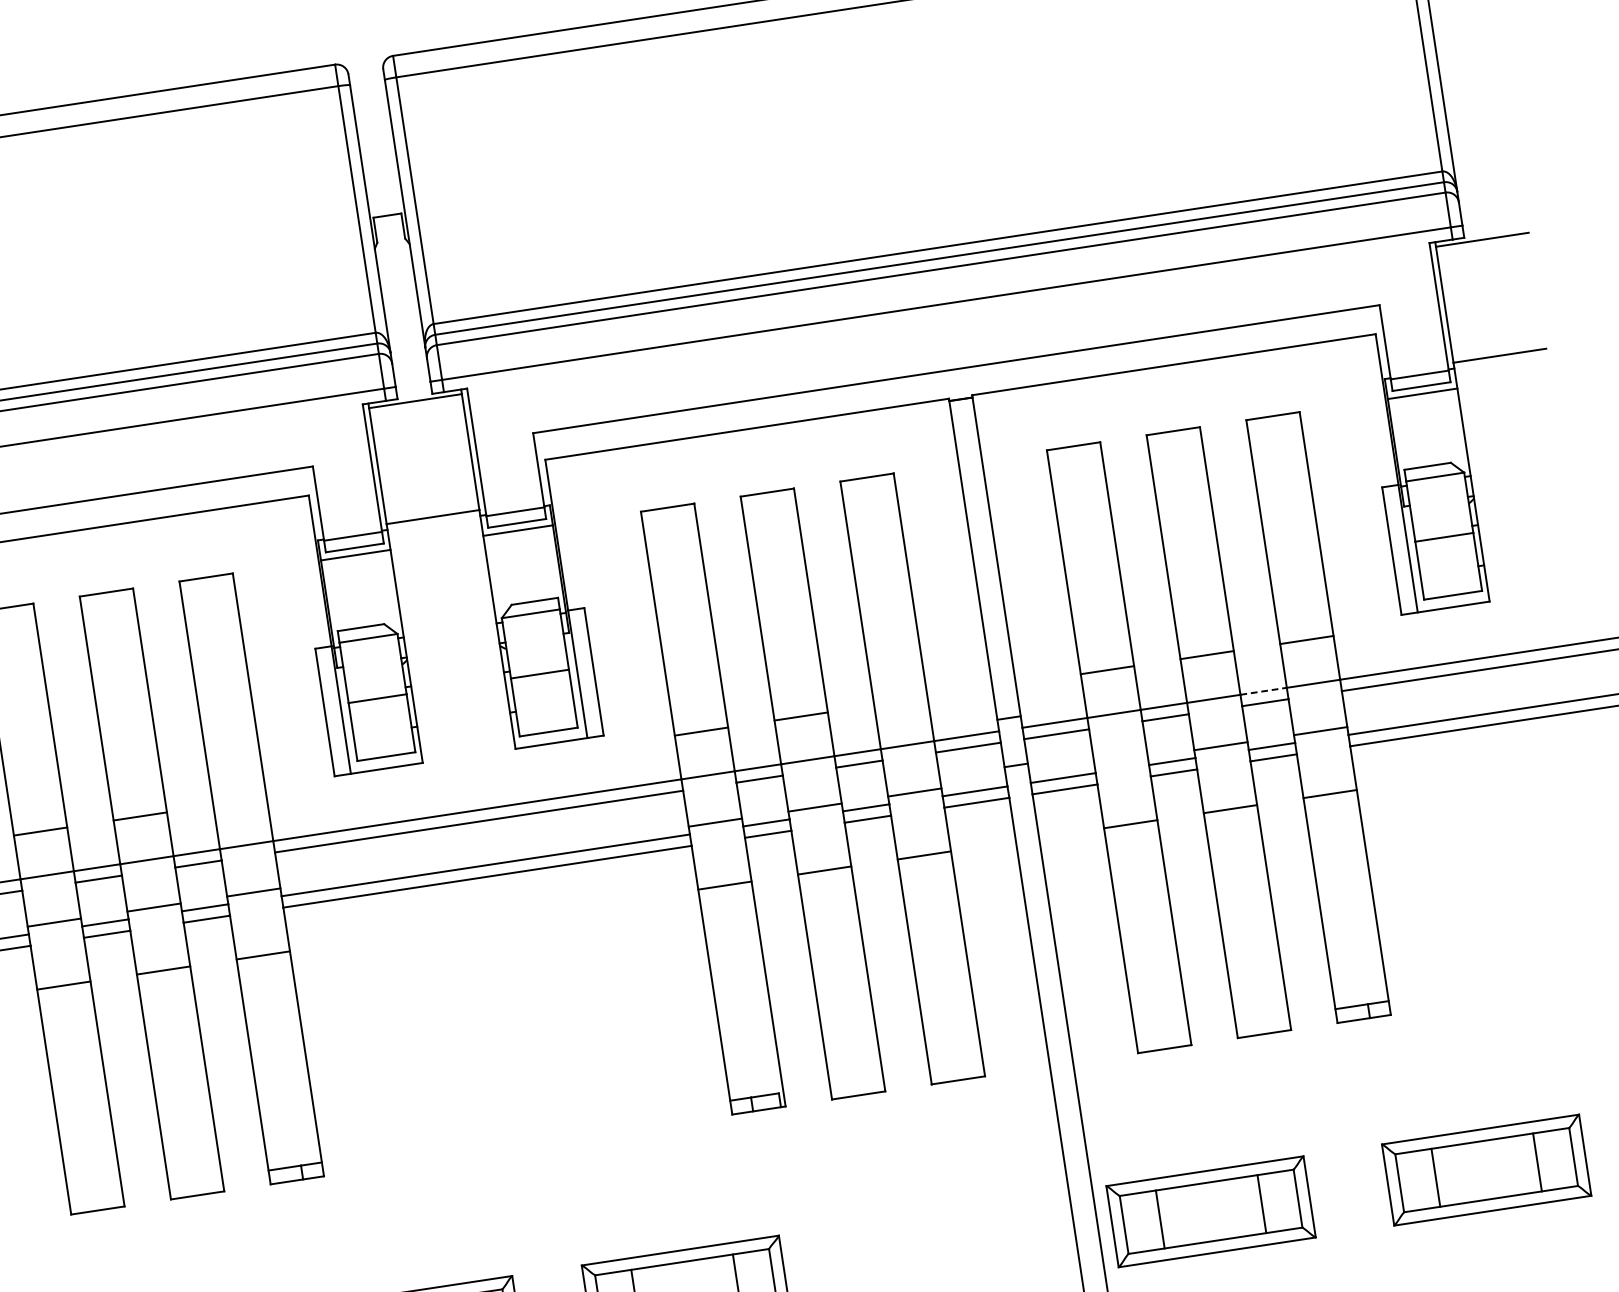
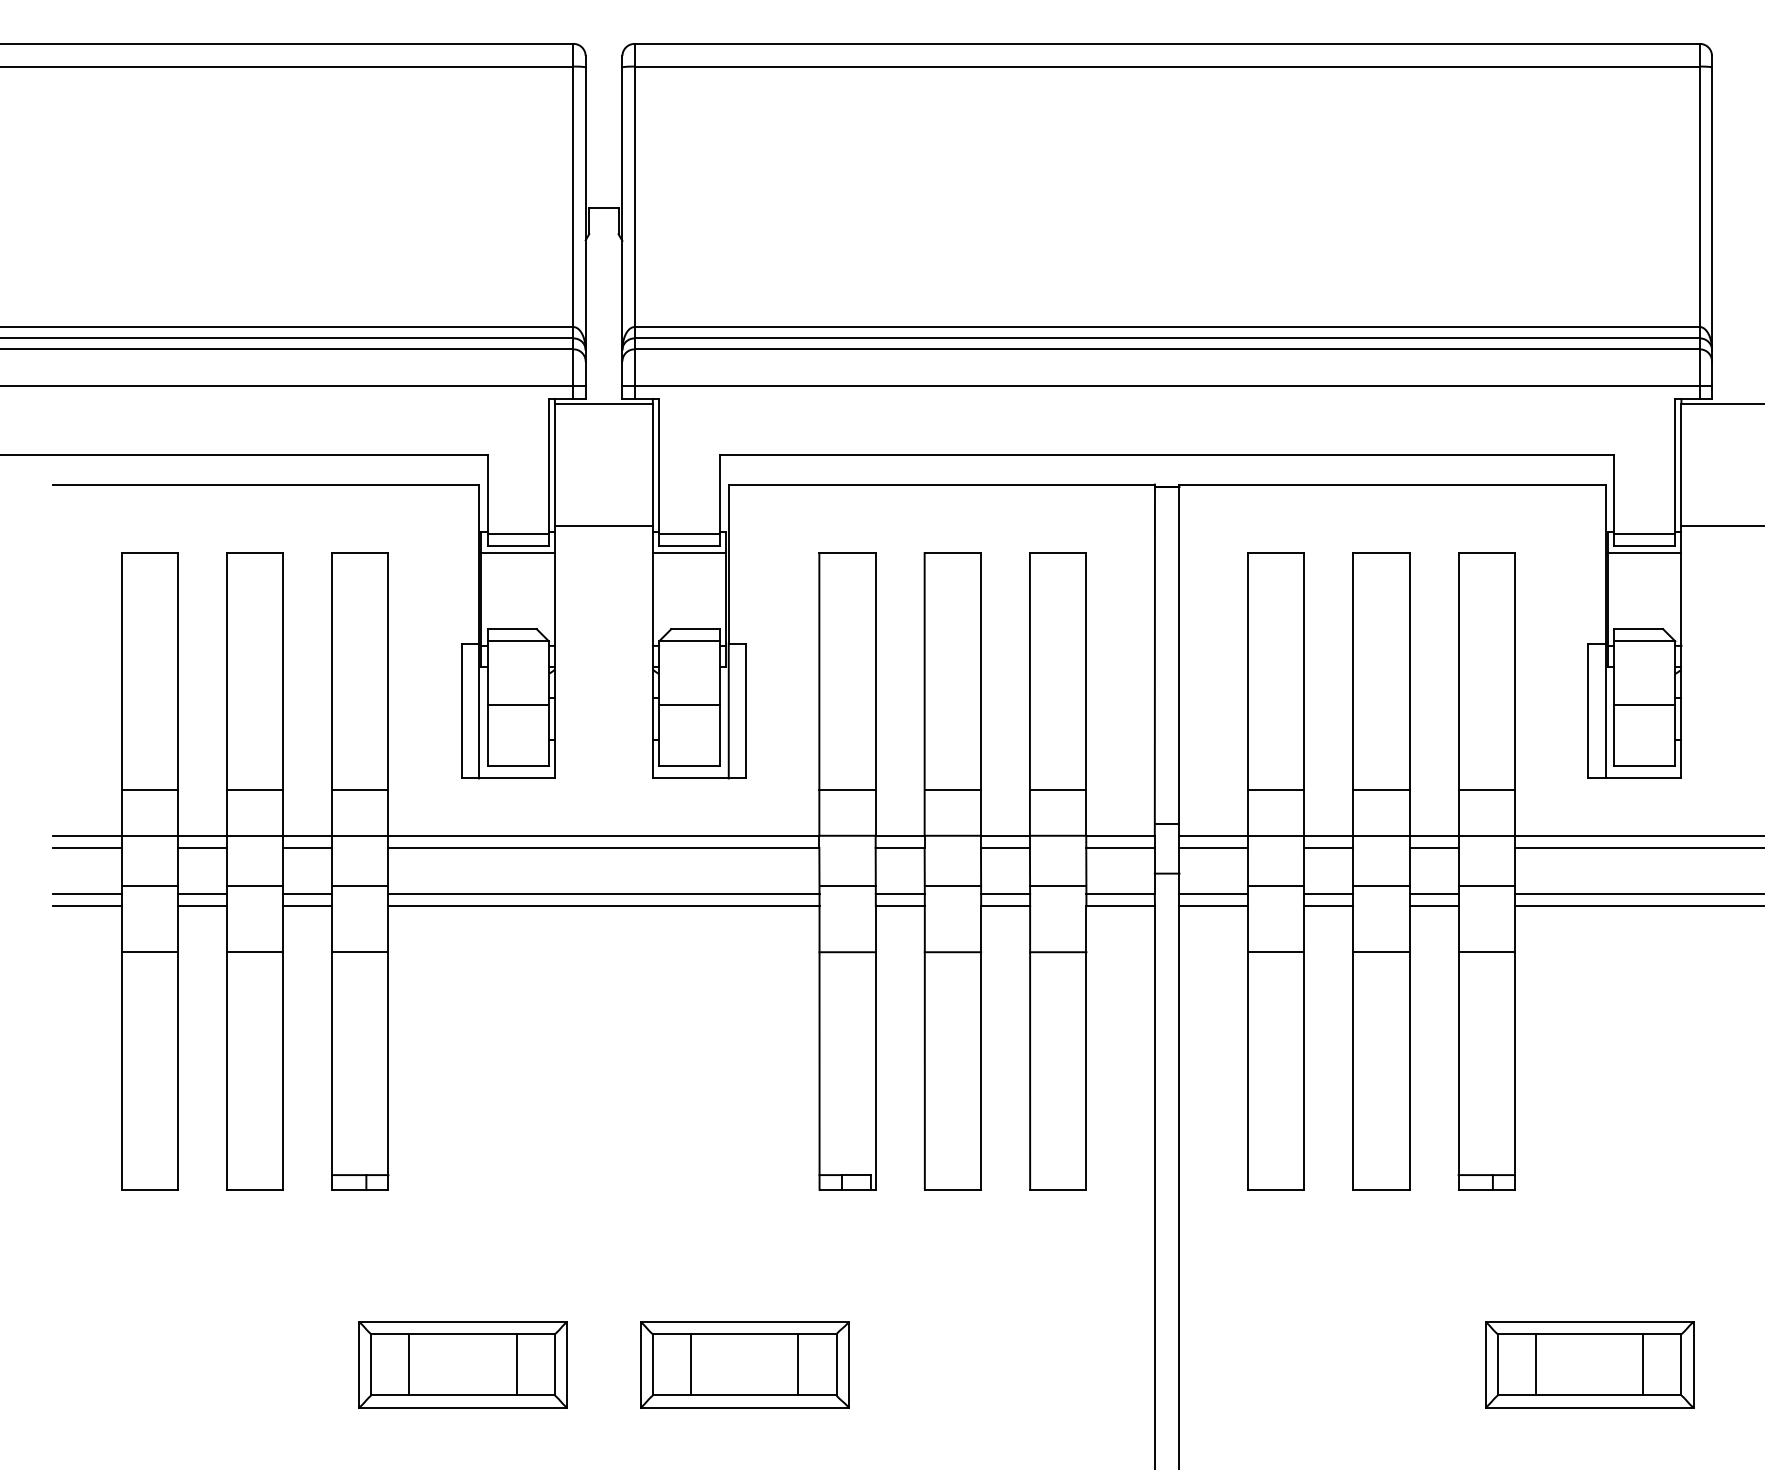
line: (1263, 691) -> (1434, 835), dashed -> solid
line: (900, 701) -> (1057, 789), added
line: (1121, 760) -> (1276, 885), added
line: (240, 801) -> (360, 789), added
part: (1210, 1211) -> (1298, 1364), removed

